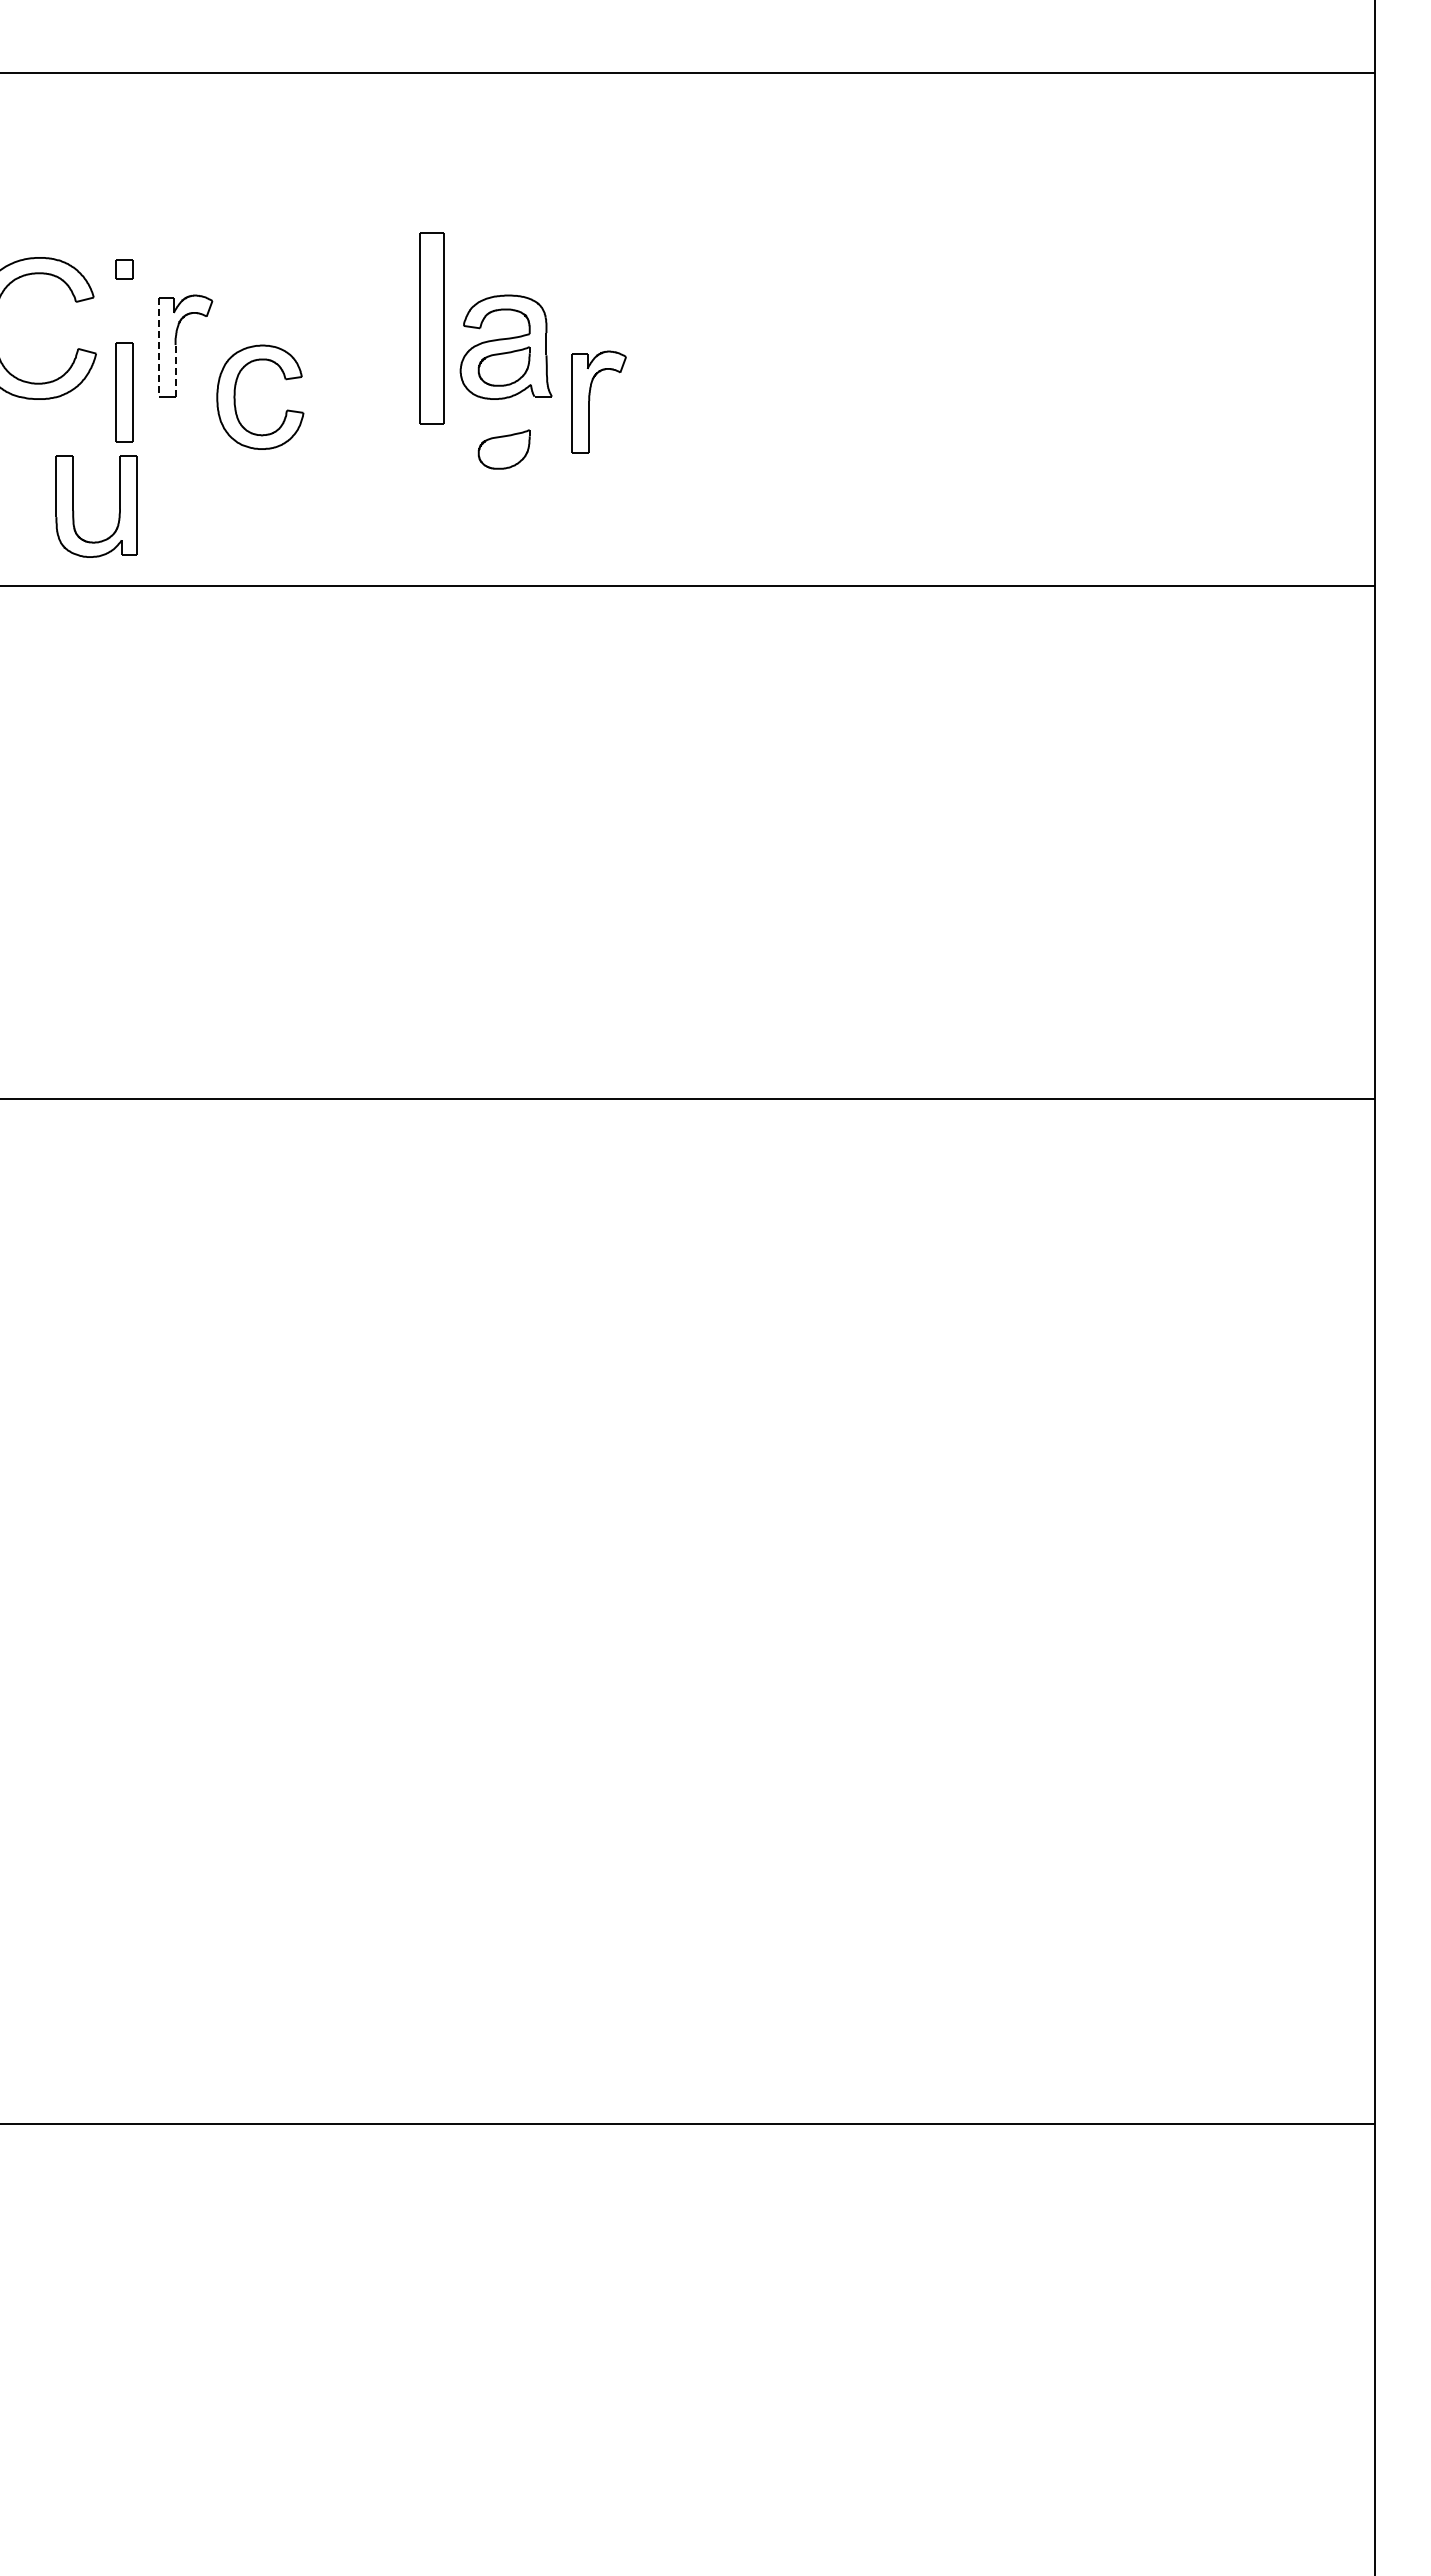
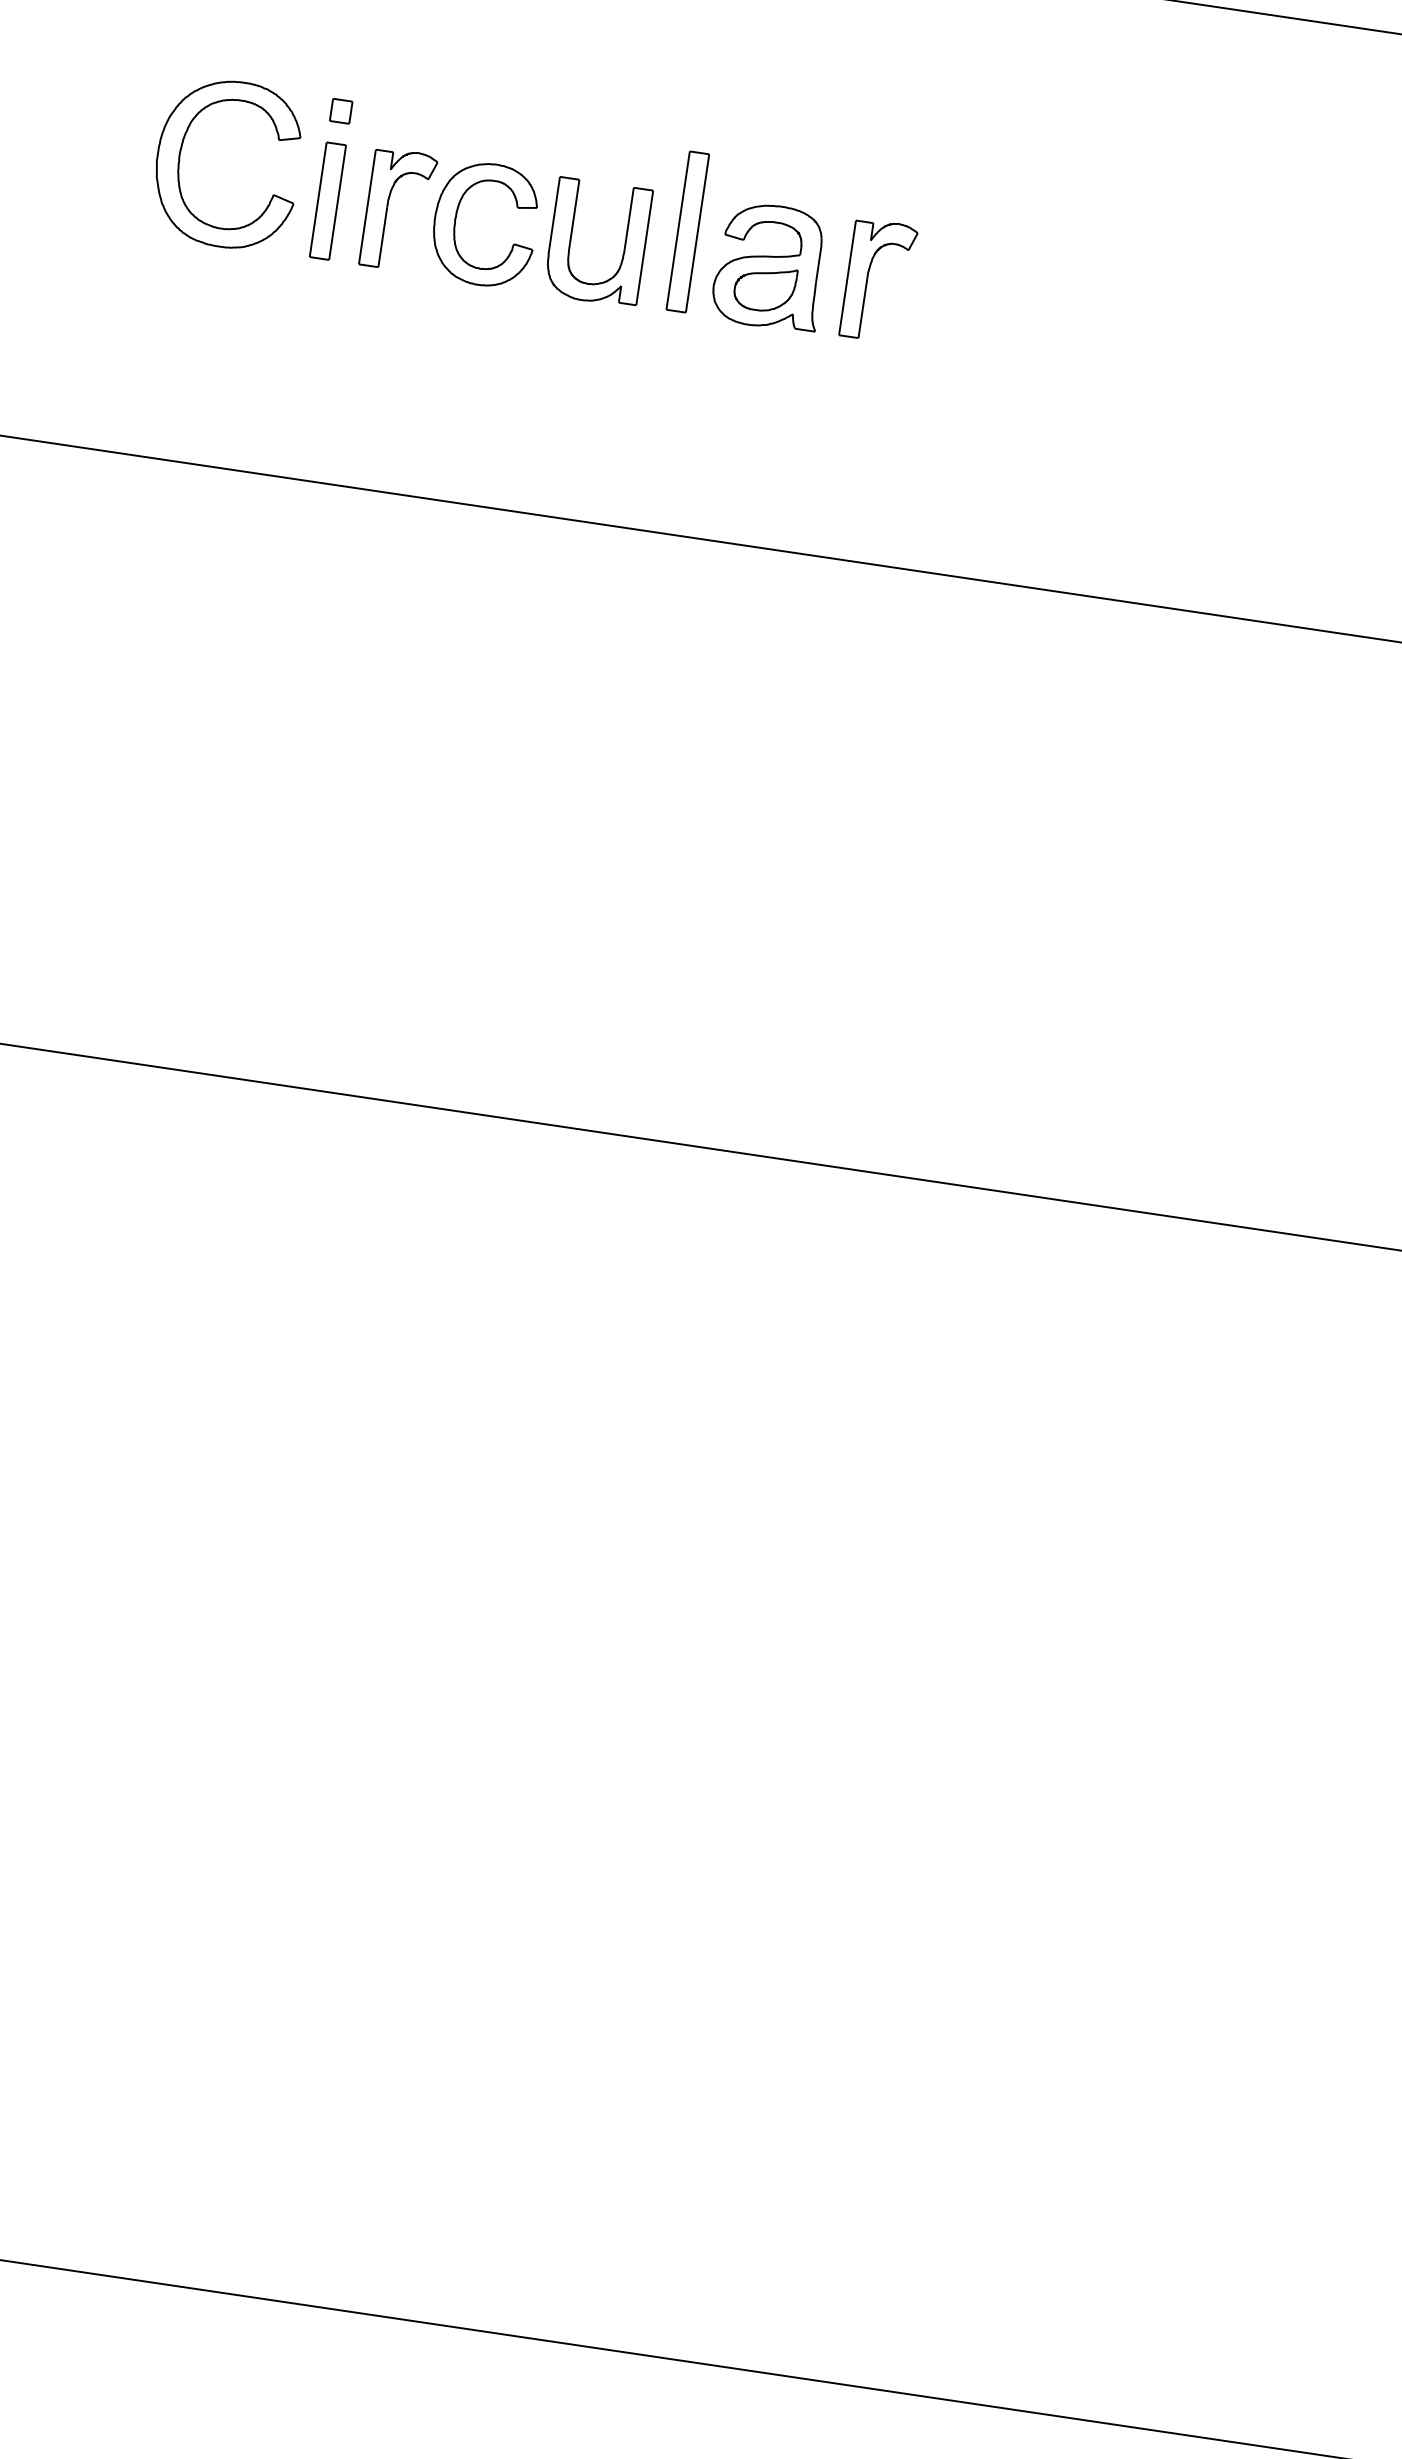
part: (432, 328) -> (688, 232), size x0.71
line: (158, 347) -> (366, 207), dashed -> solid
line: (175, 370) -> (382, 236), dashed -> solid
part: (124, 392) -> (327, 201), moved
part: (235, 396) -> (456, 219), moved
part: (590, 400) -> (868, 277), moved
part: (503, 449) -> (749, 384), removed
part: (74, 511) -> (571, 244), moved

